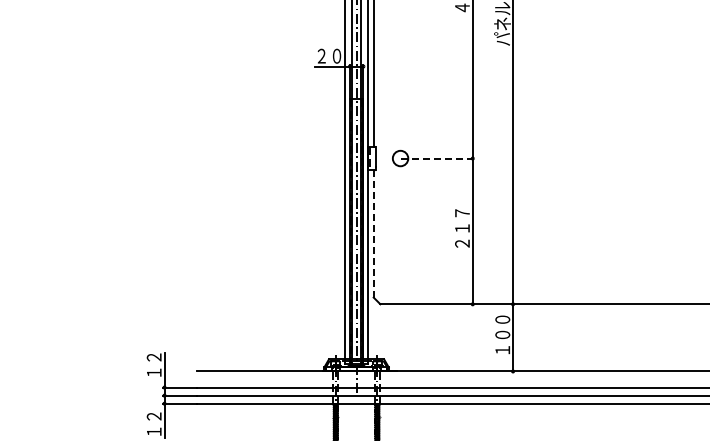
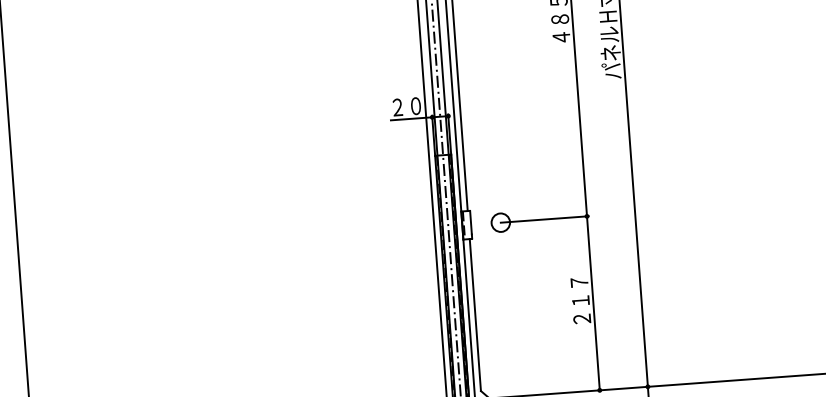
line: (437, 158) -> (544, 219), dashed -> solid
line: (373, 233) -> (475, 314), dashed -> solid

